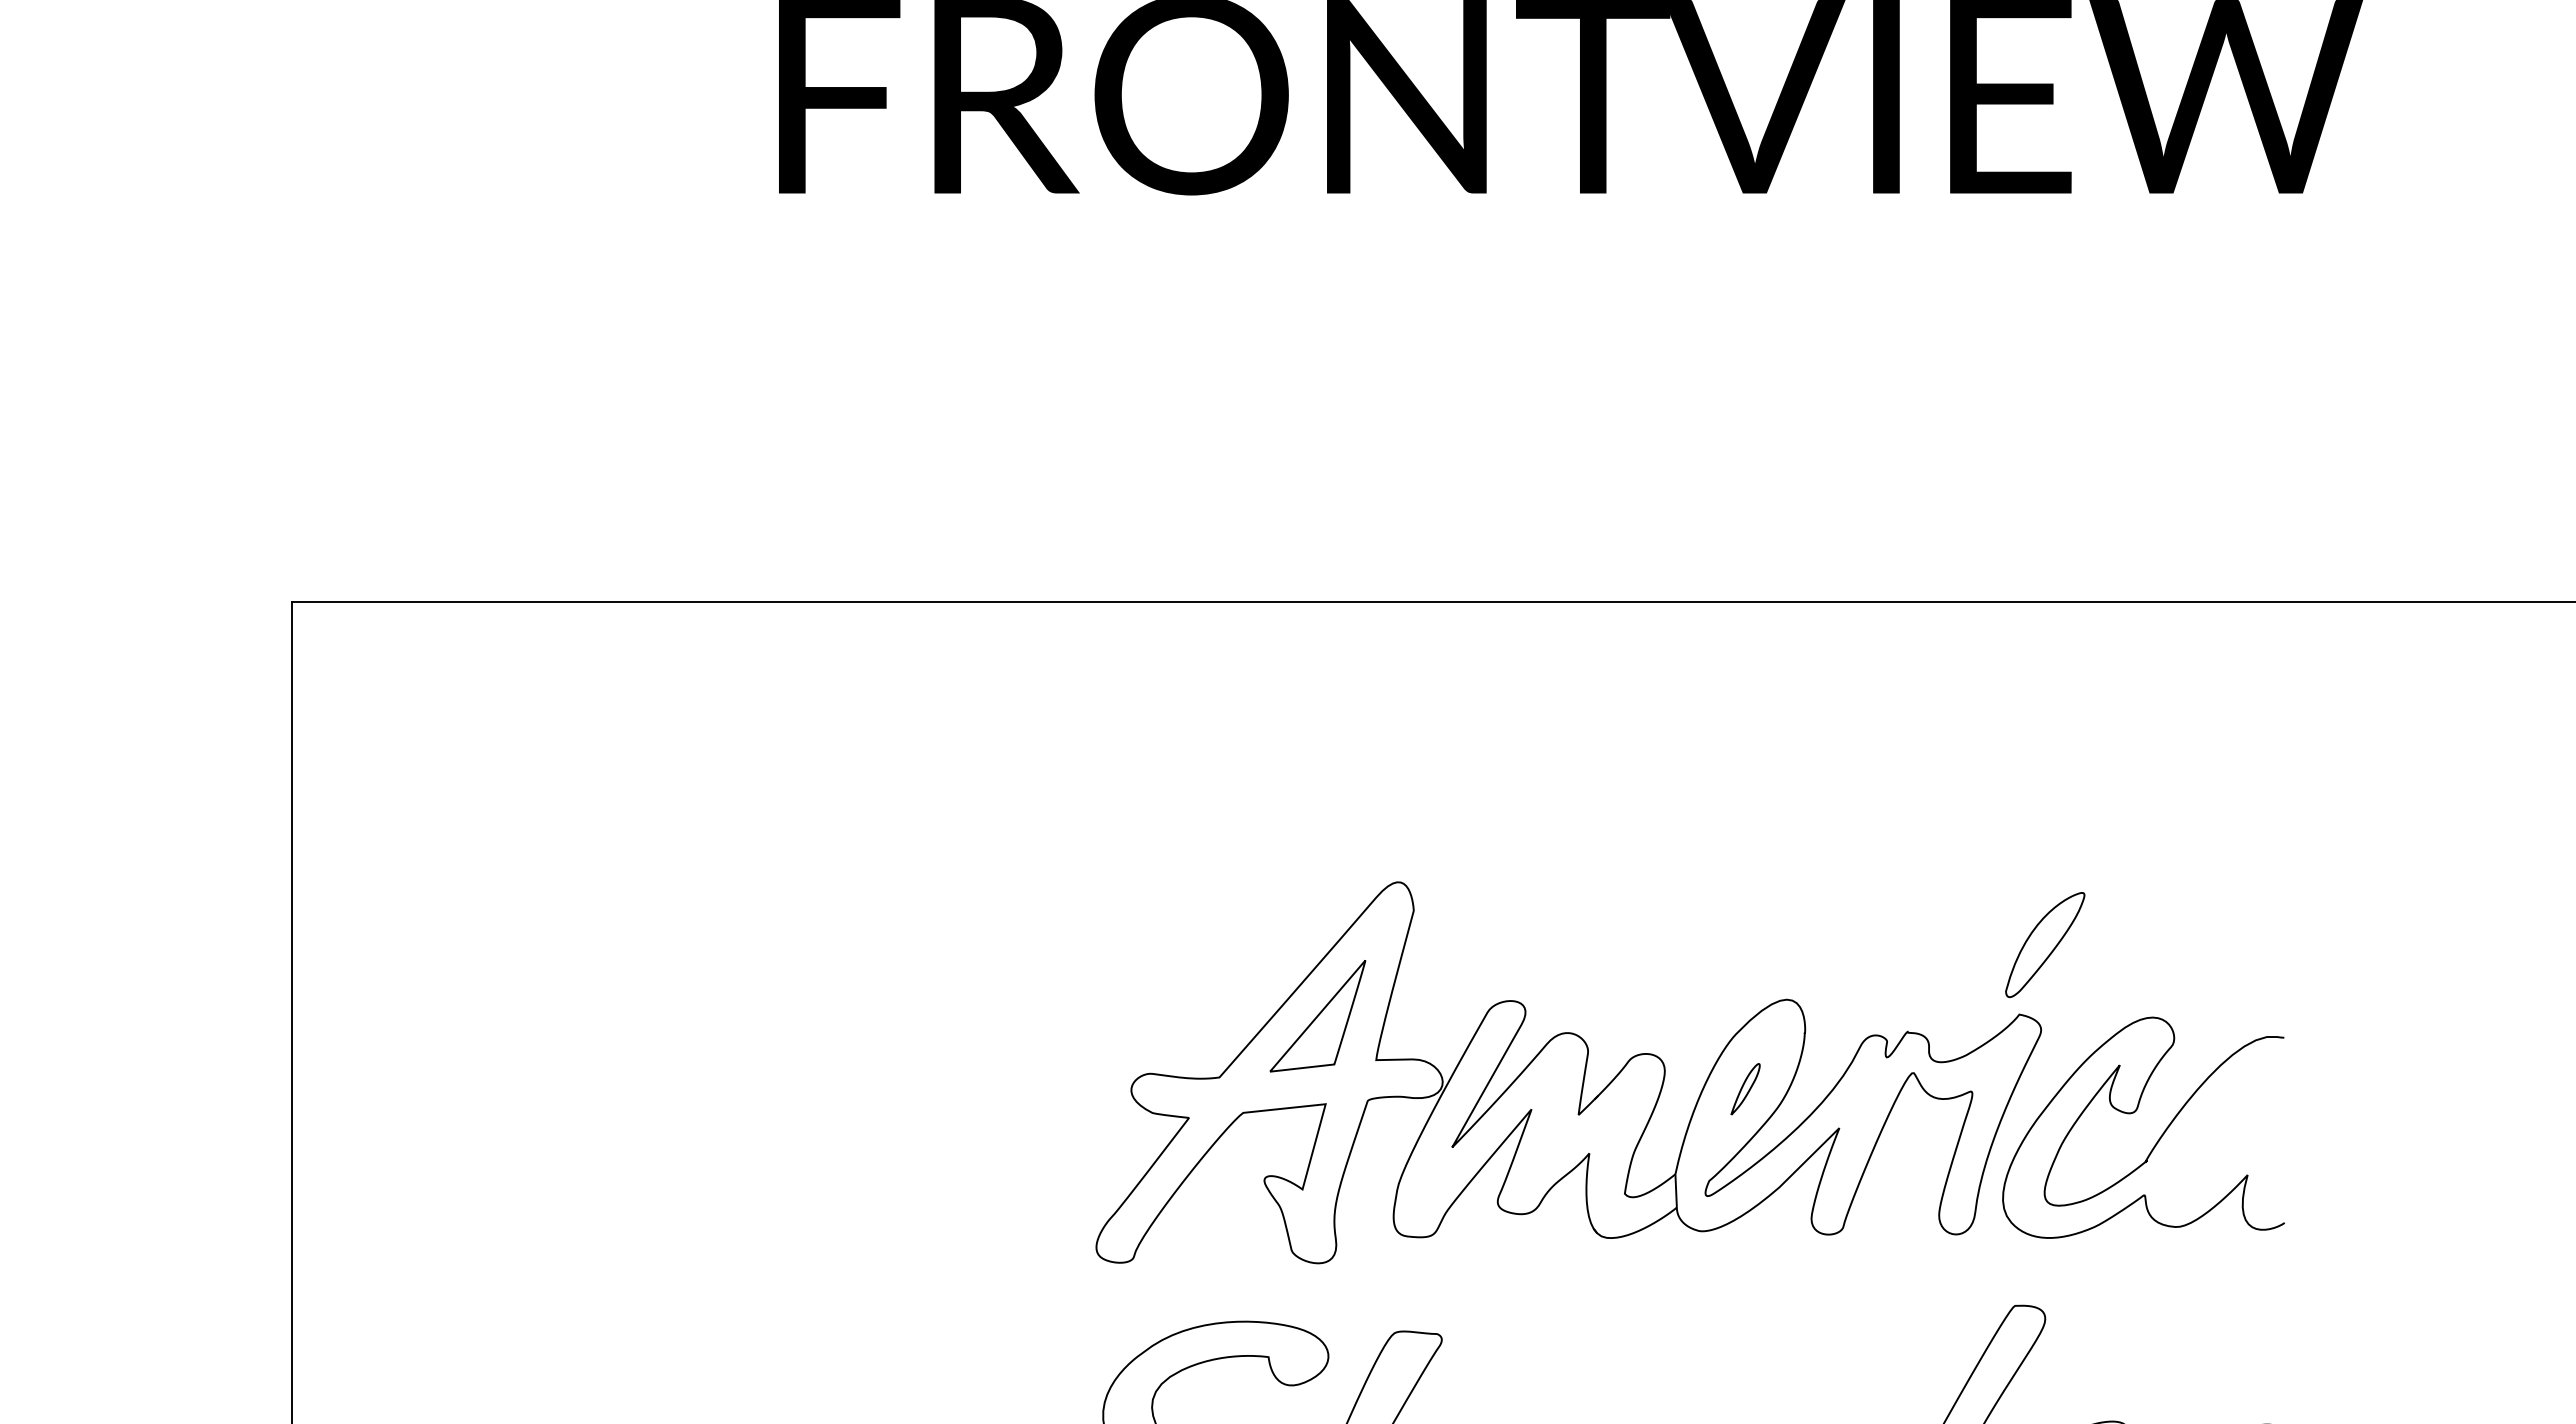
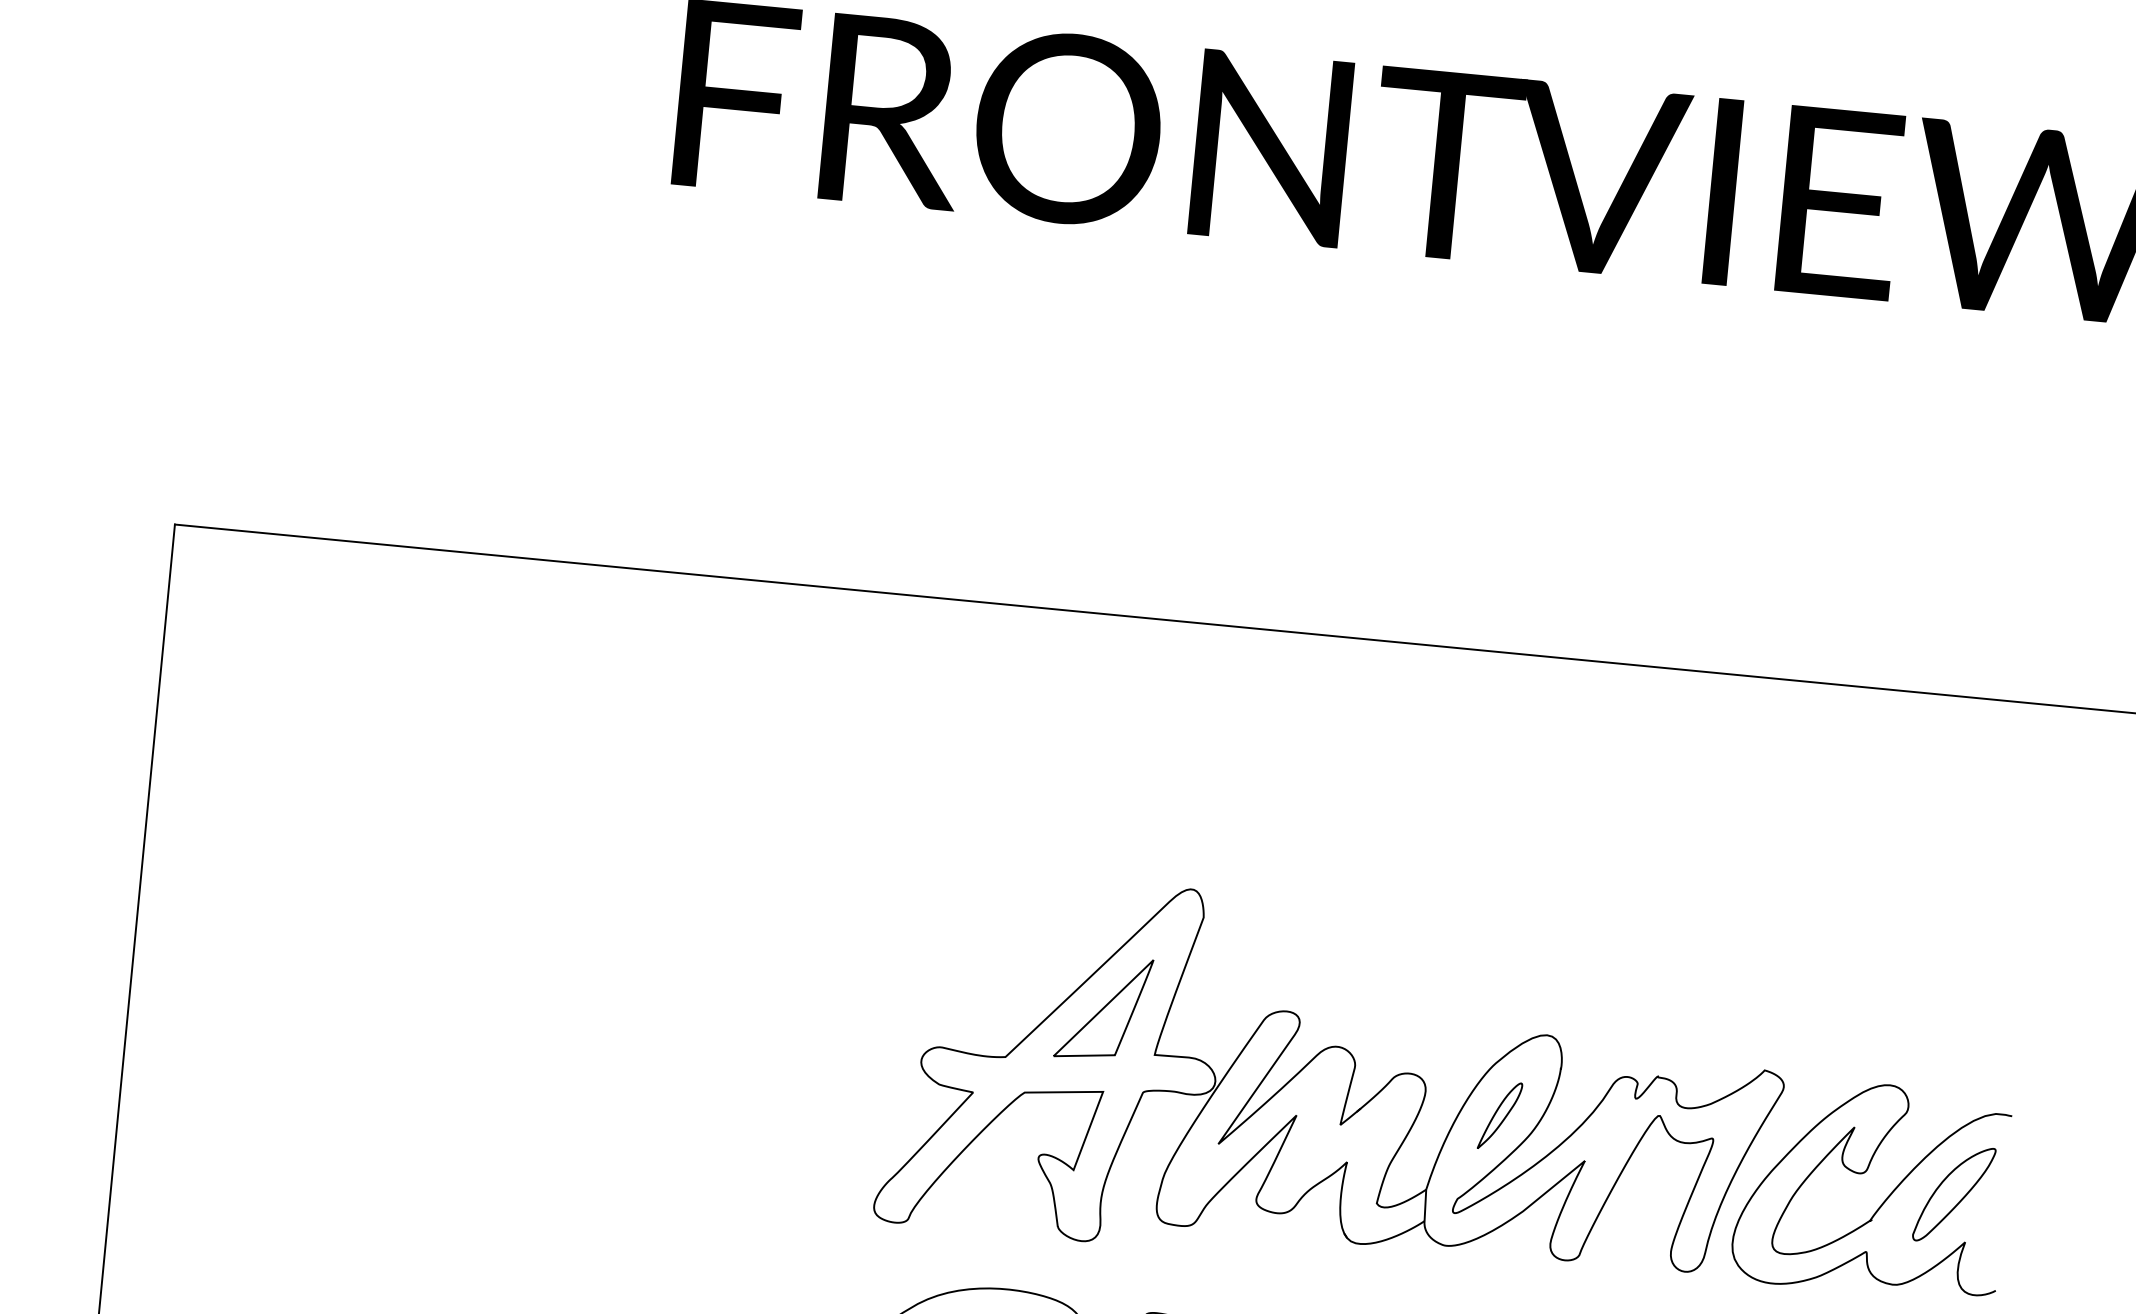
part: (2045, 945) -> (1954, 1195), moved
part: (1745, 1089) -> (1499, 1116), size x1.43

